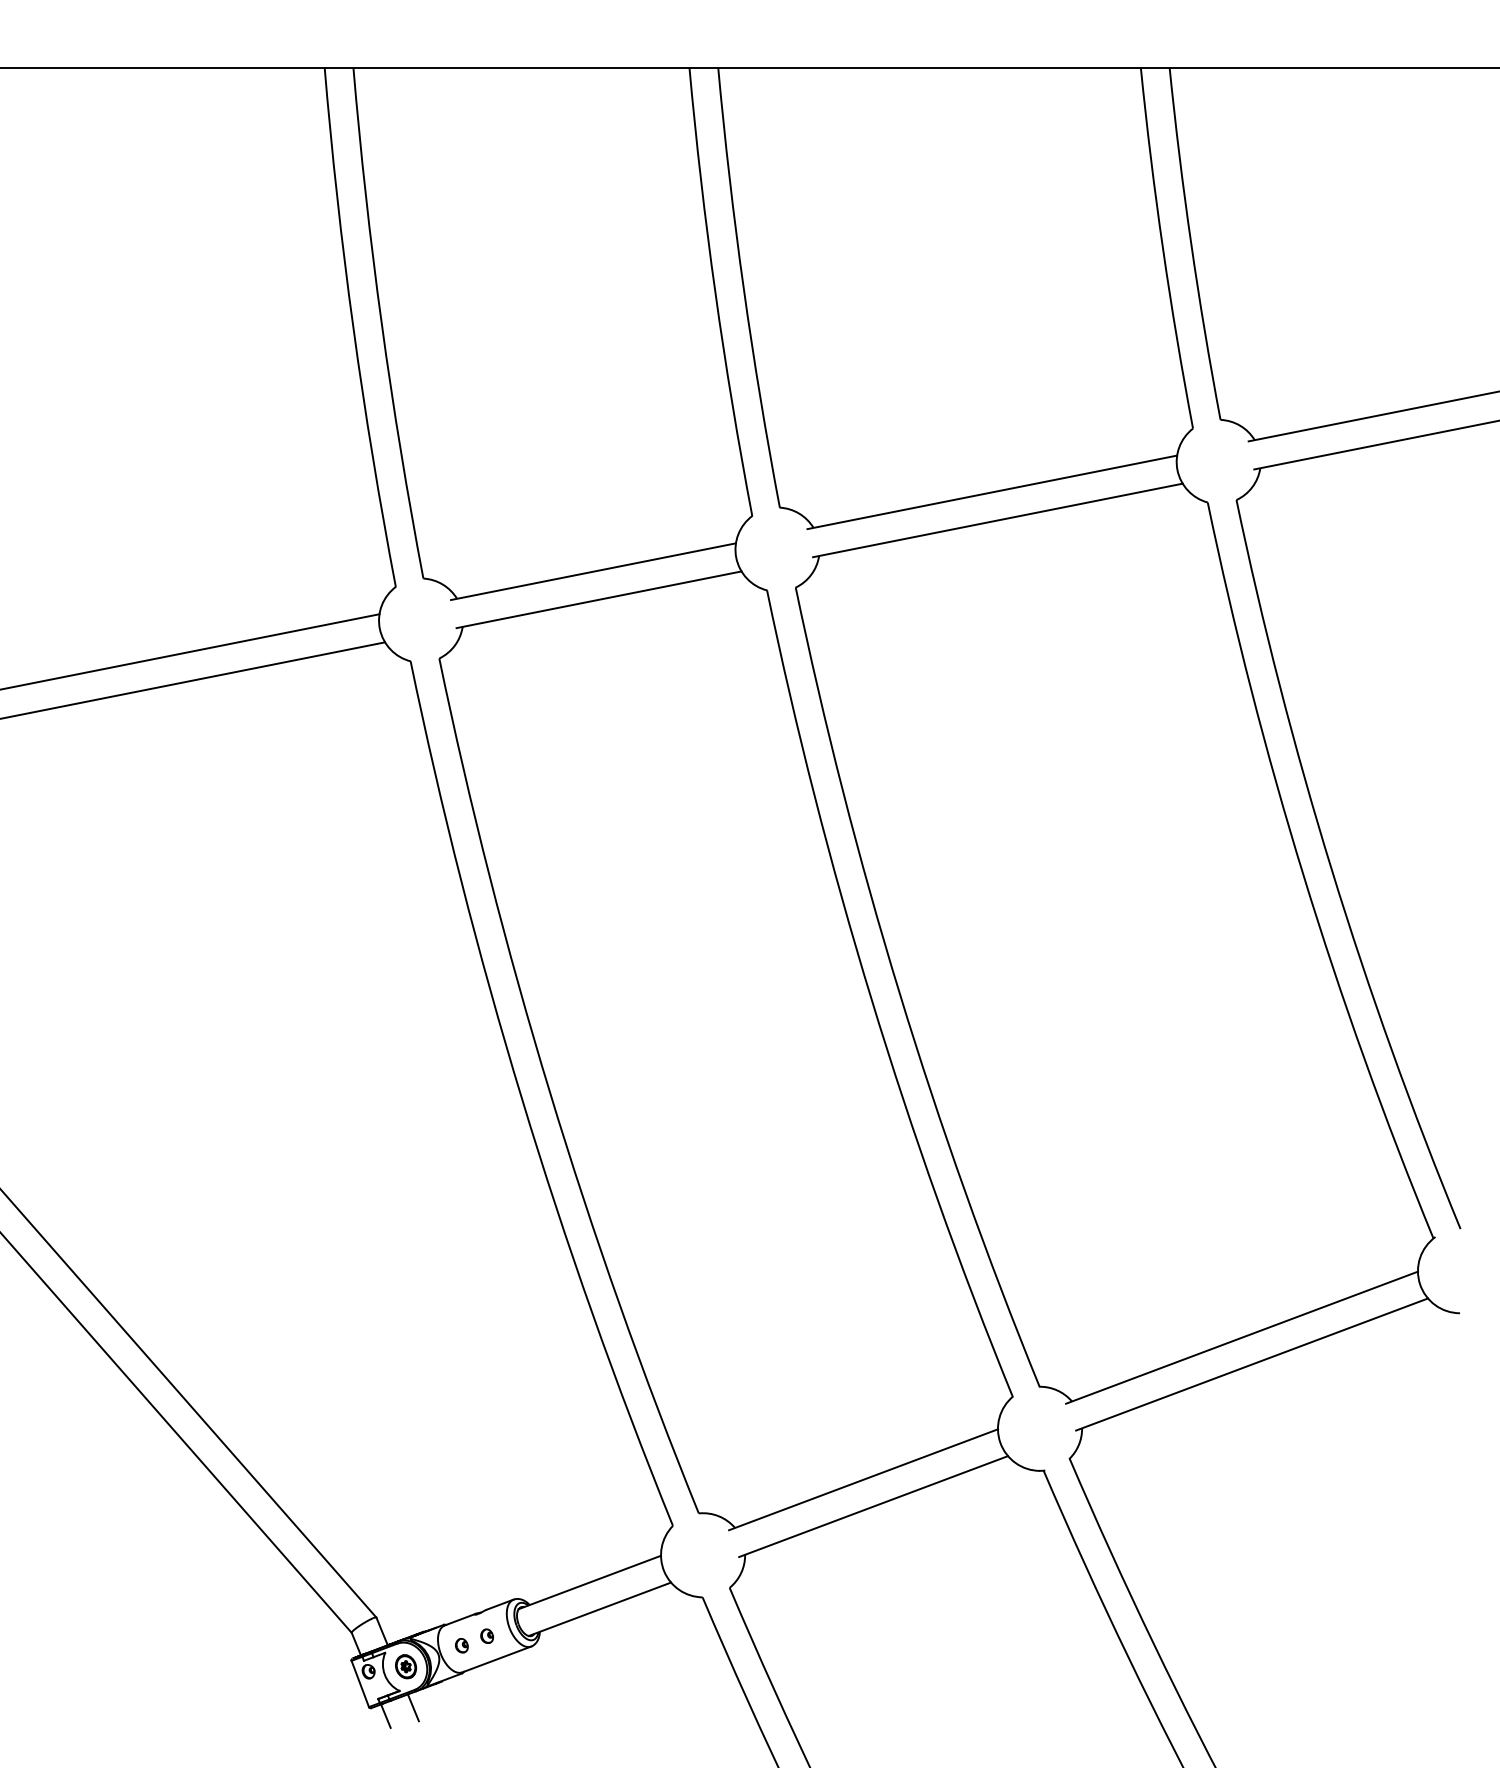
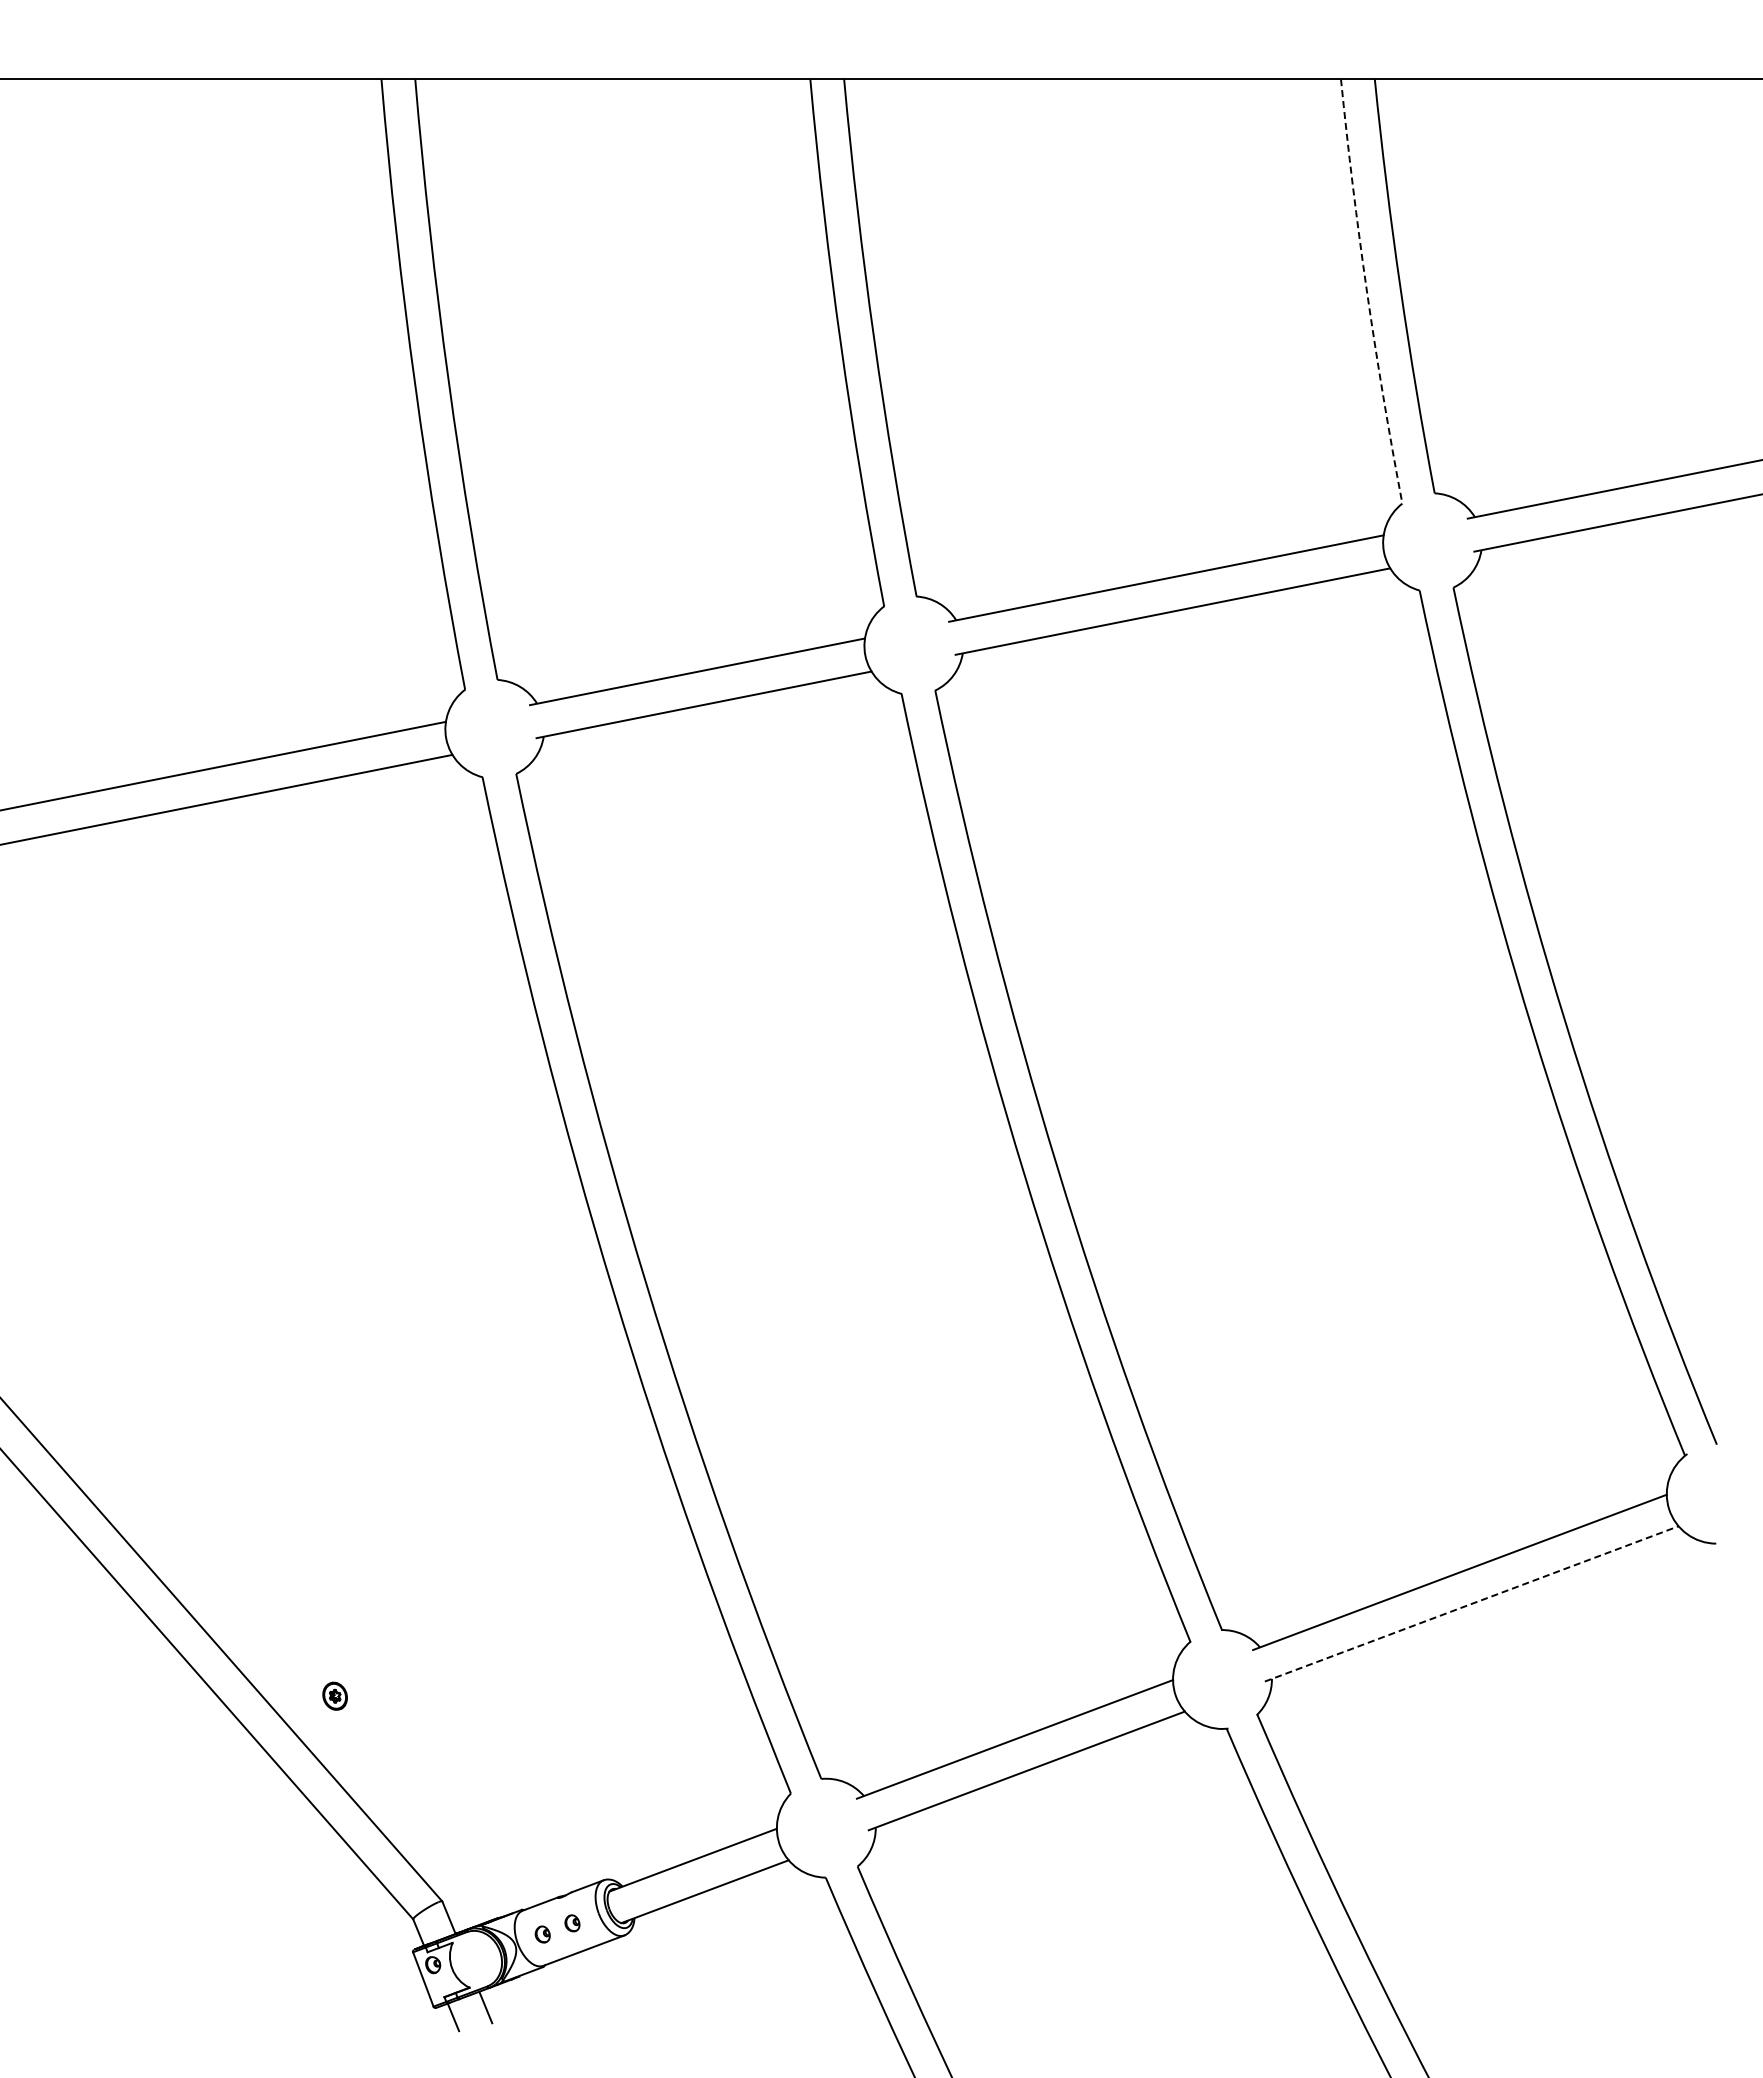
arc: (1163, 249) -> (1367, 292), solid -> dashed
line: (1251, 1364) -> (1471, 1603), solid -> dashed
part: (405, 1666) -> (334, 1695), moved

